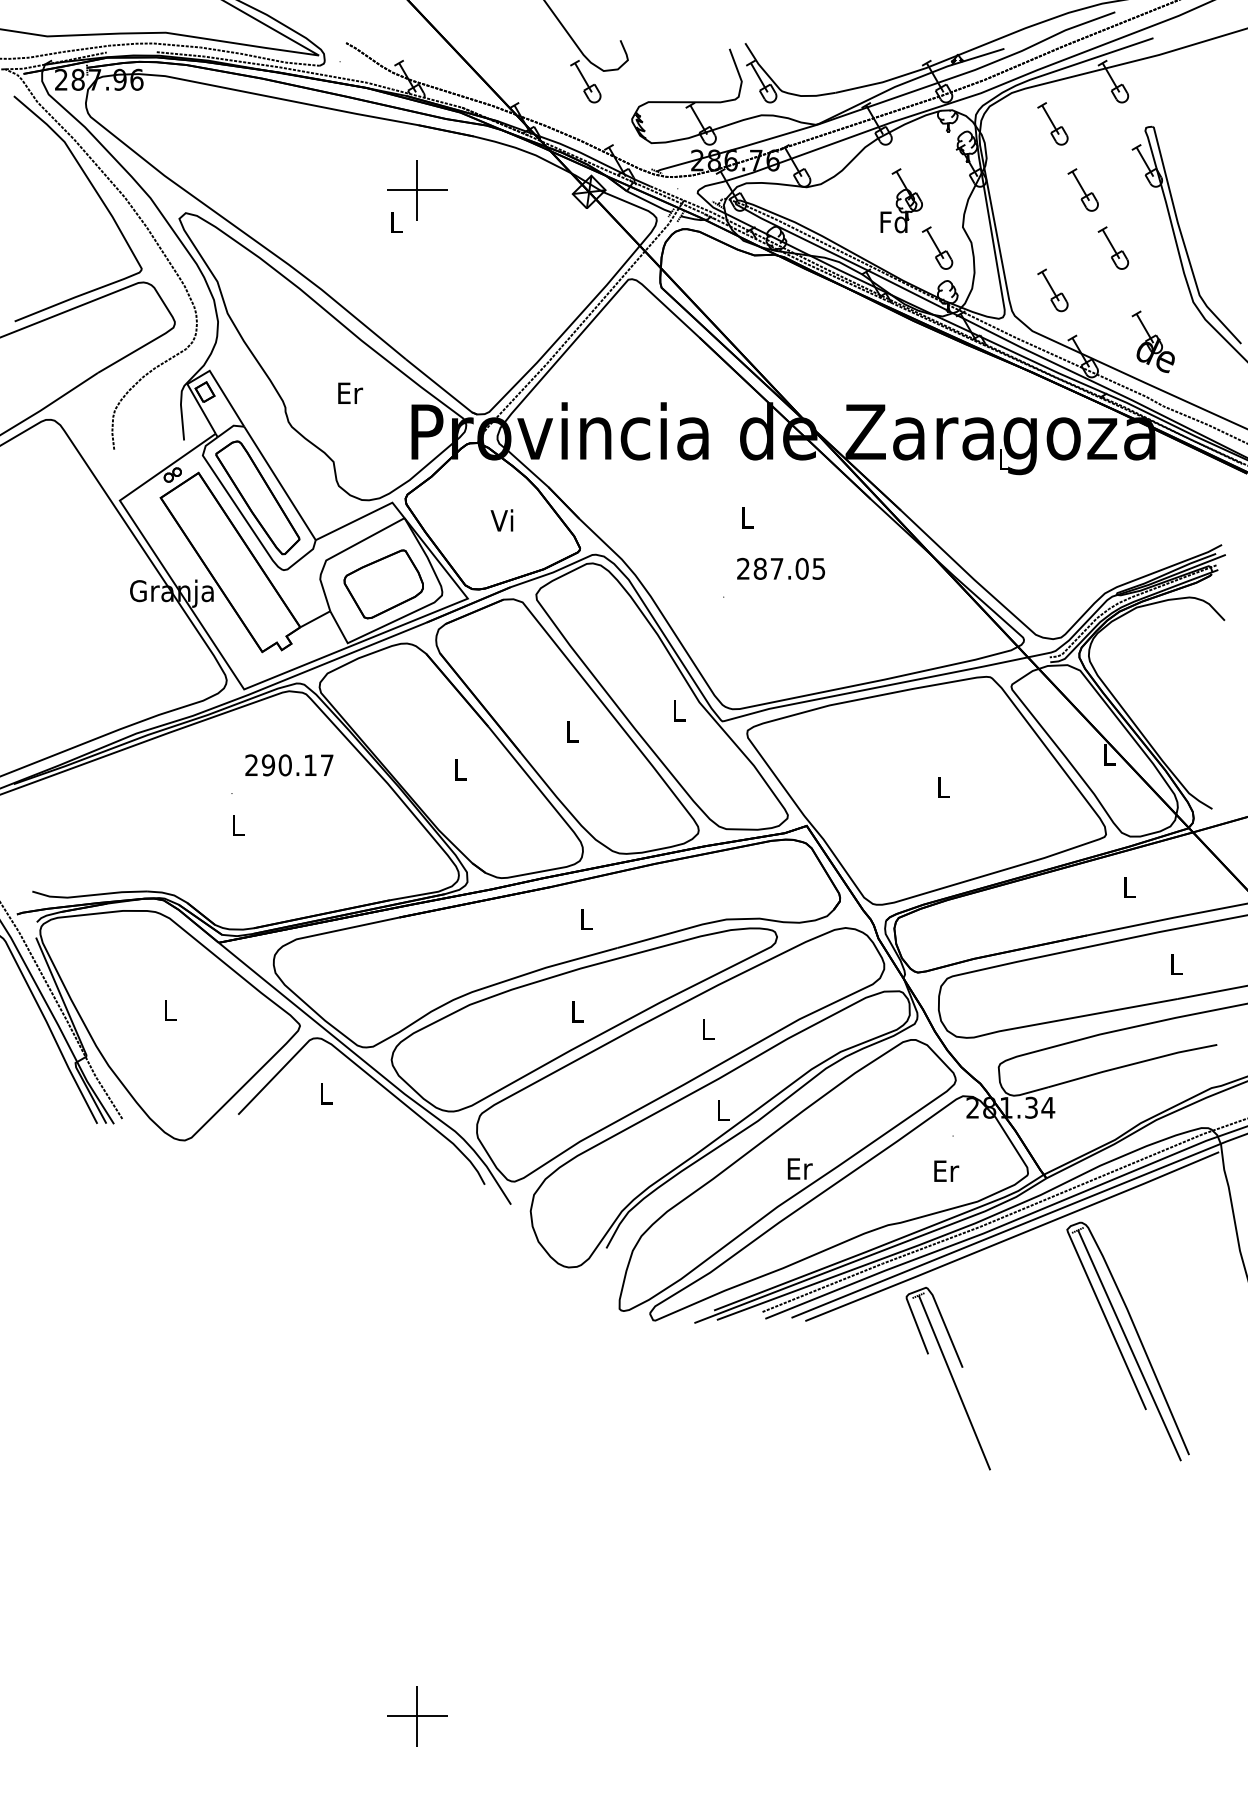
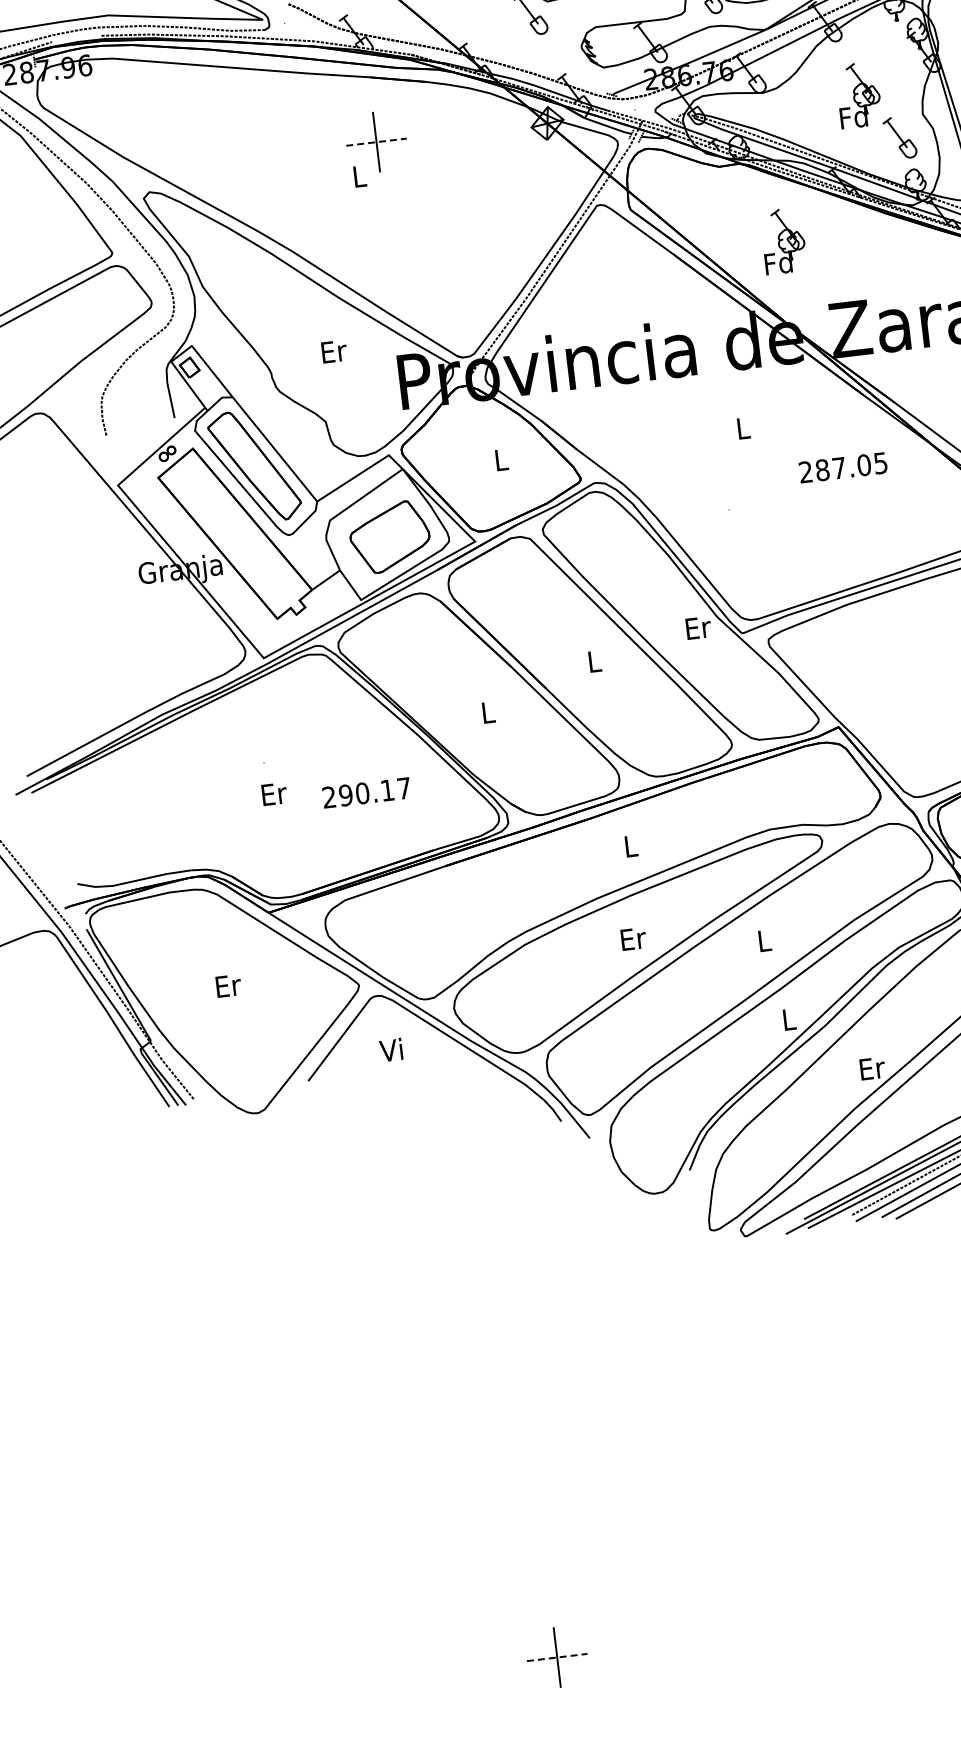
line: (417, 190) -> (376, 142), solid -> dashed
part: (809, 336) -> (783, 240), added
text: (501, 520) -> (499, 460), Vi -> L
text: (780, 568) -> (842, 467), moved
text: (679, 710) -> (698, 627), L -> Er
text: (289, 765) -> (366, 793), moved
text: (238, 825) -> (274, 794), L -> Er
text: (170, 1010) -> (228, 985), L -> Er
text: (578, 1011) -> (633, 938), L -> Er
text: (324, 1093) -> (391, 1049), L -> Vi
line: (417, 1716) -> (557, 1657), solid -> dashed

